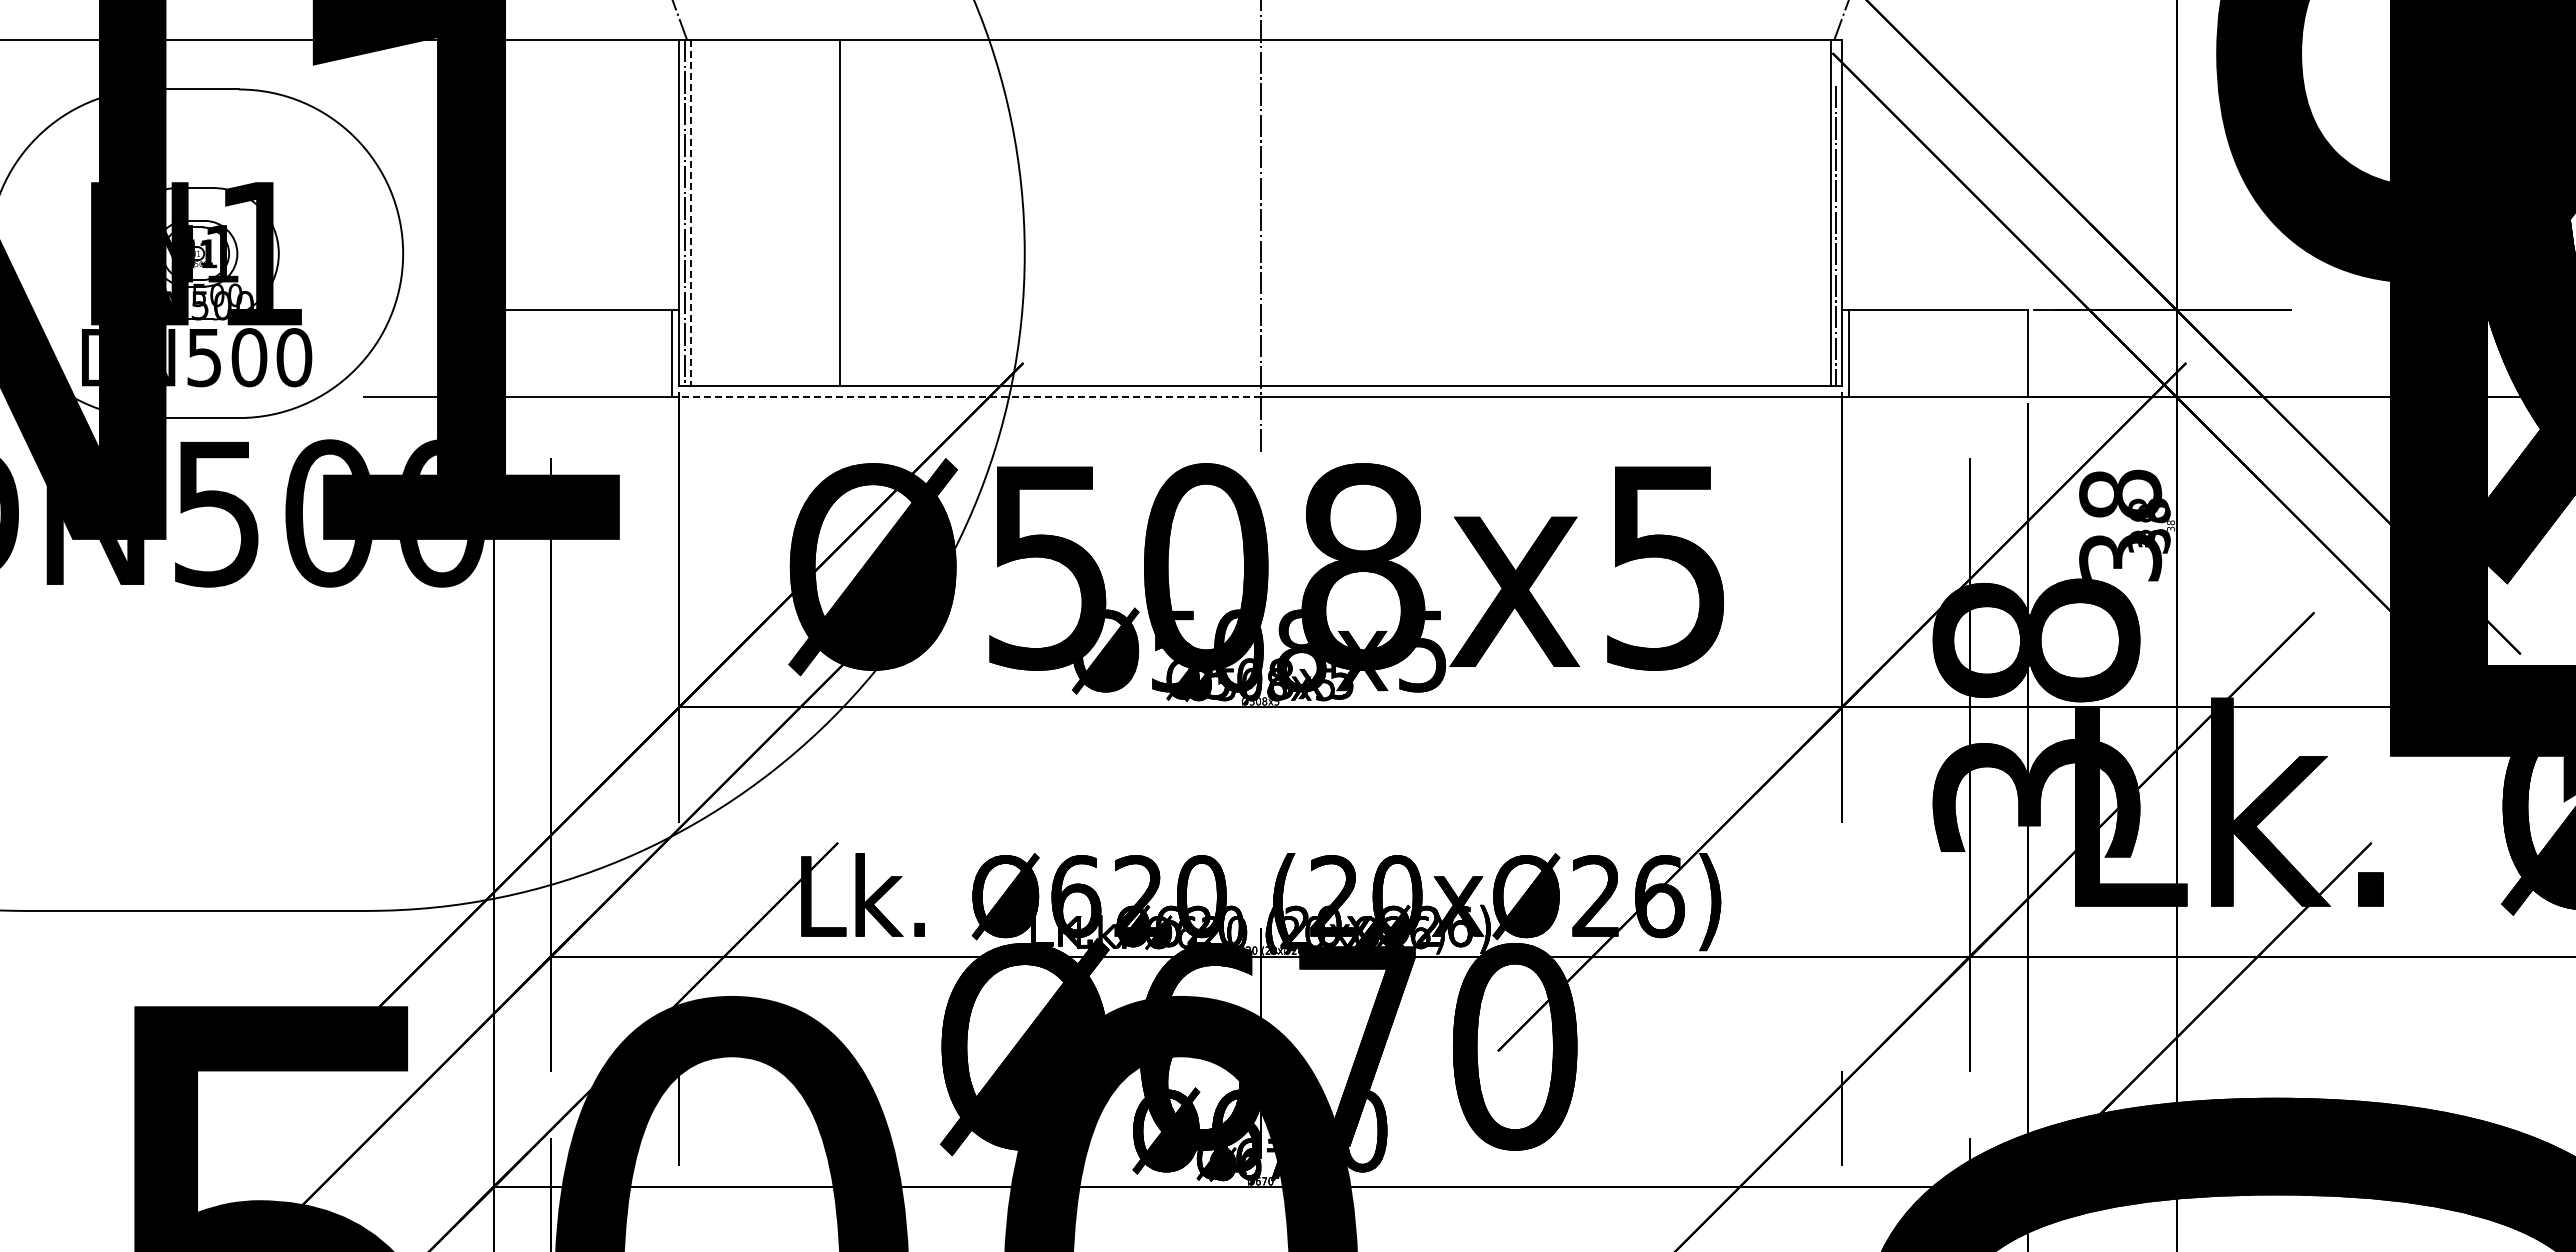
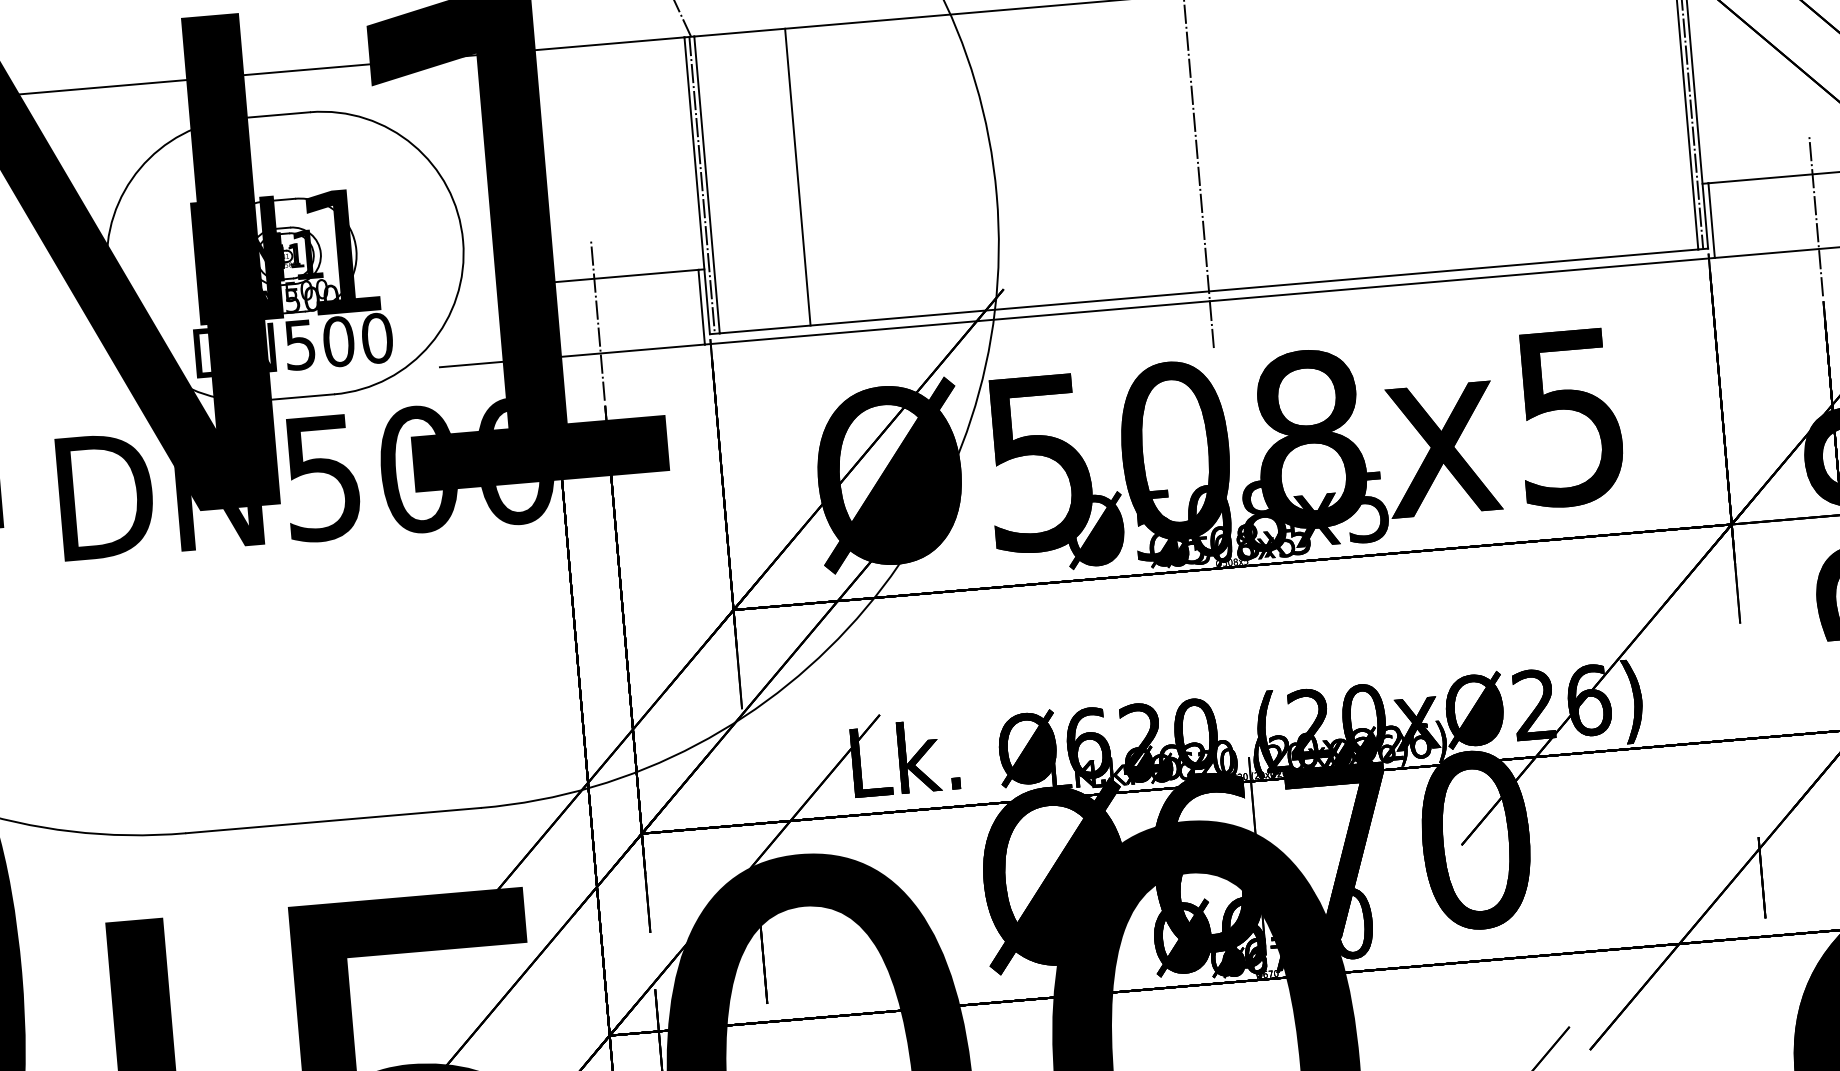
line: (690, 212) -> (706, 184), dashed -> solid
line: (839, 212) -> (797, 176), moved
line: (551, 358) -> (598, 320), added
line: (1970, 358) -> (1816, 215), added
line: (966, 397) -> (957, 323), dashed -> solid

